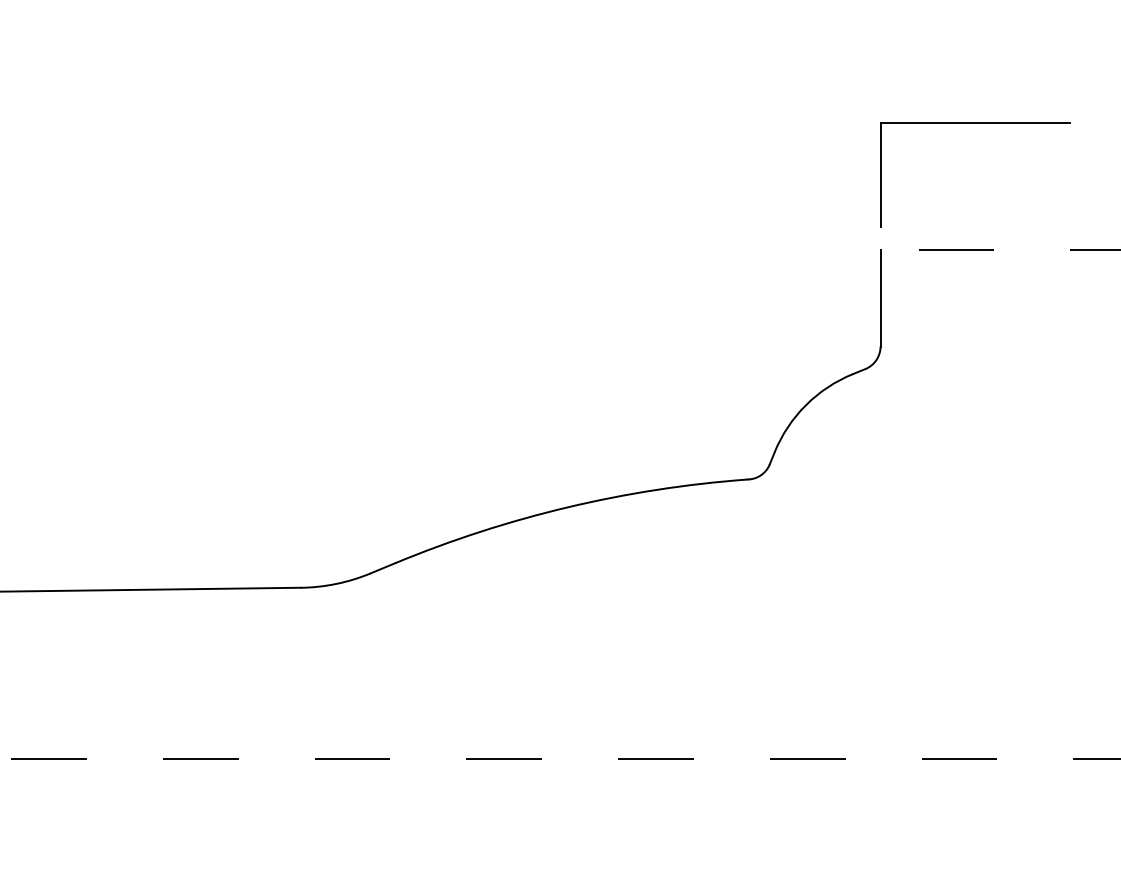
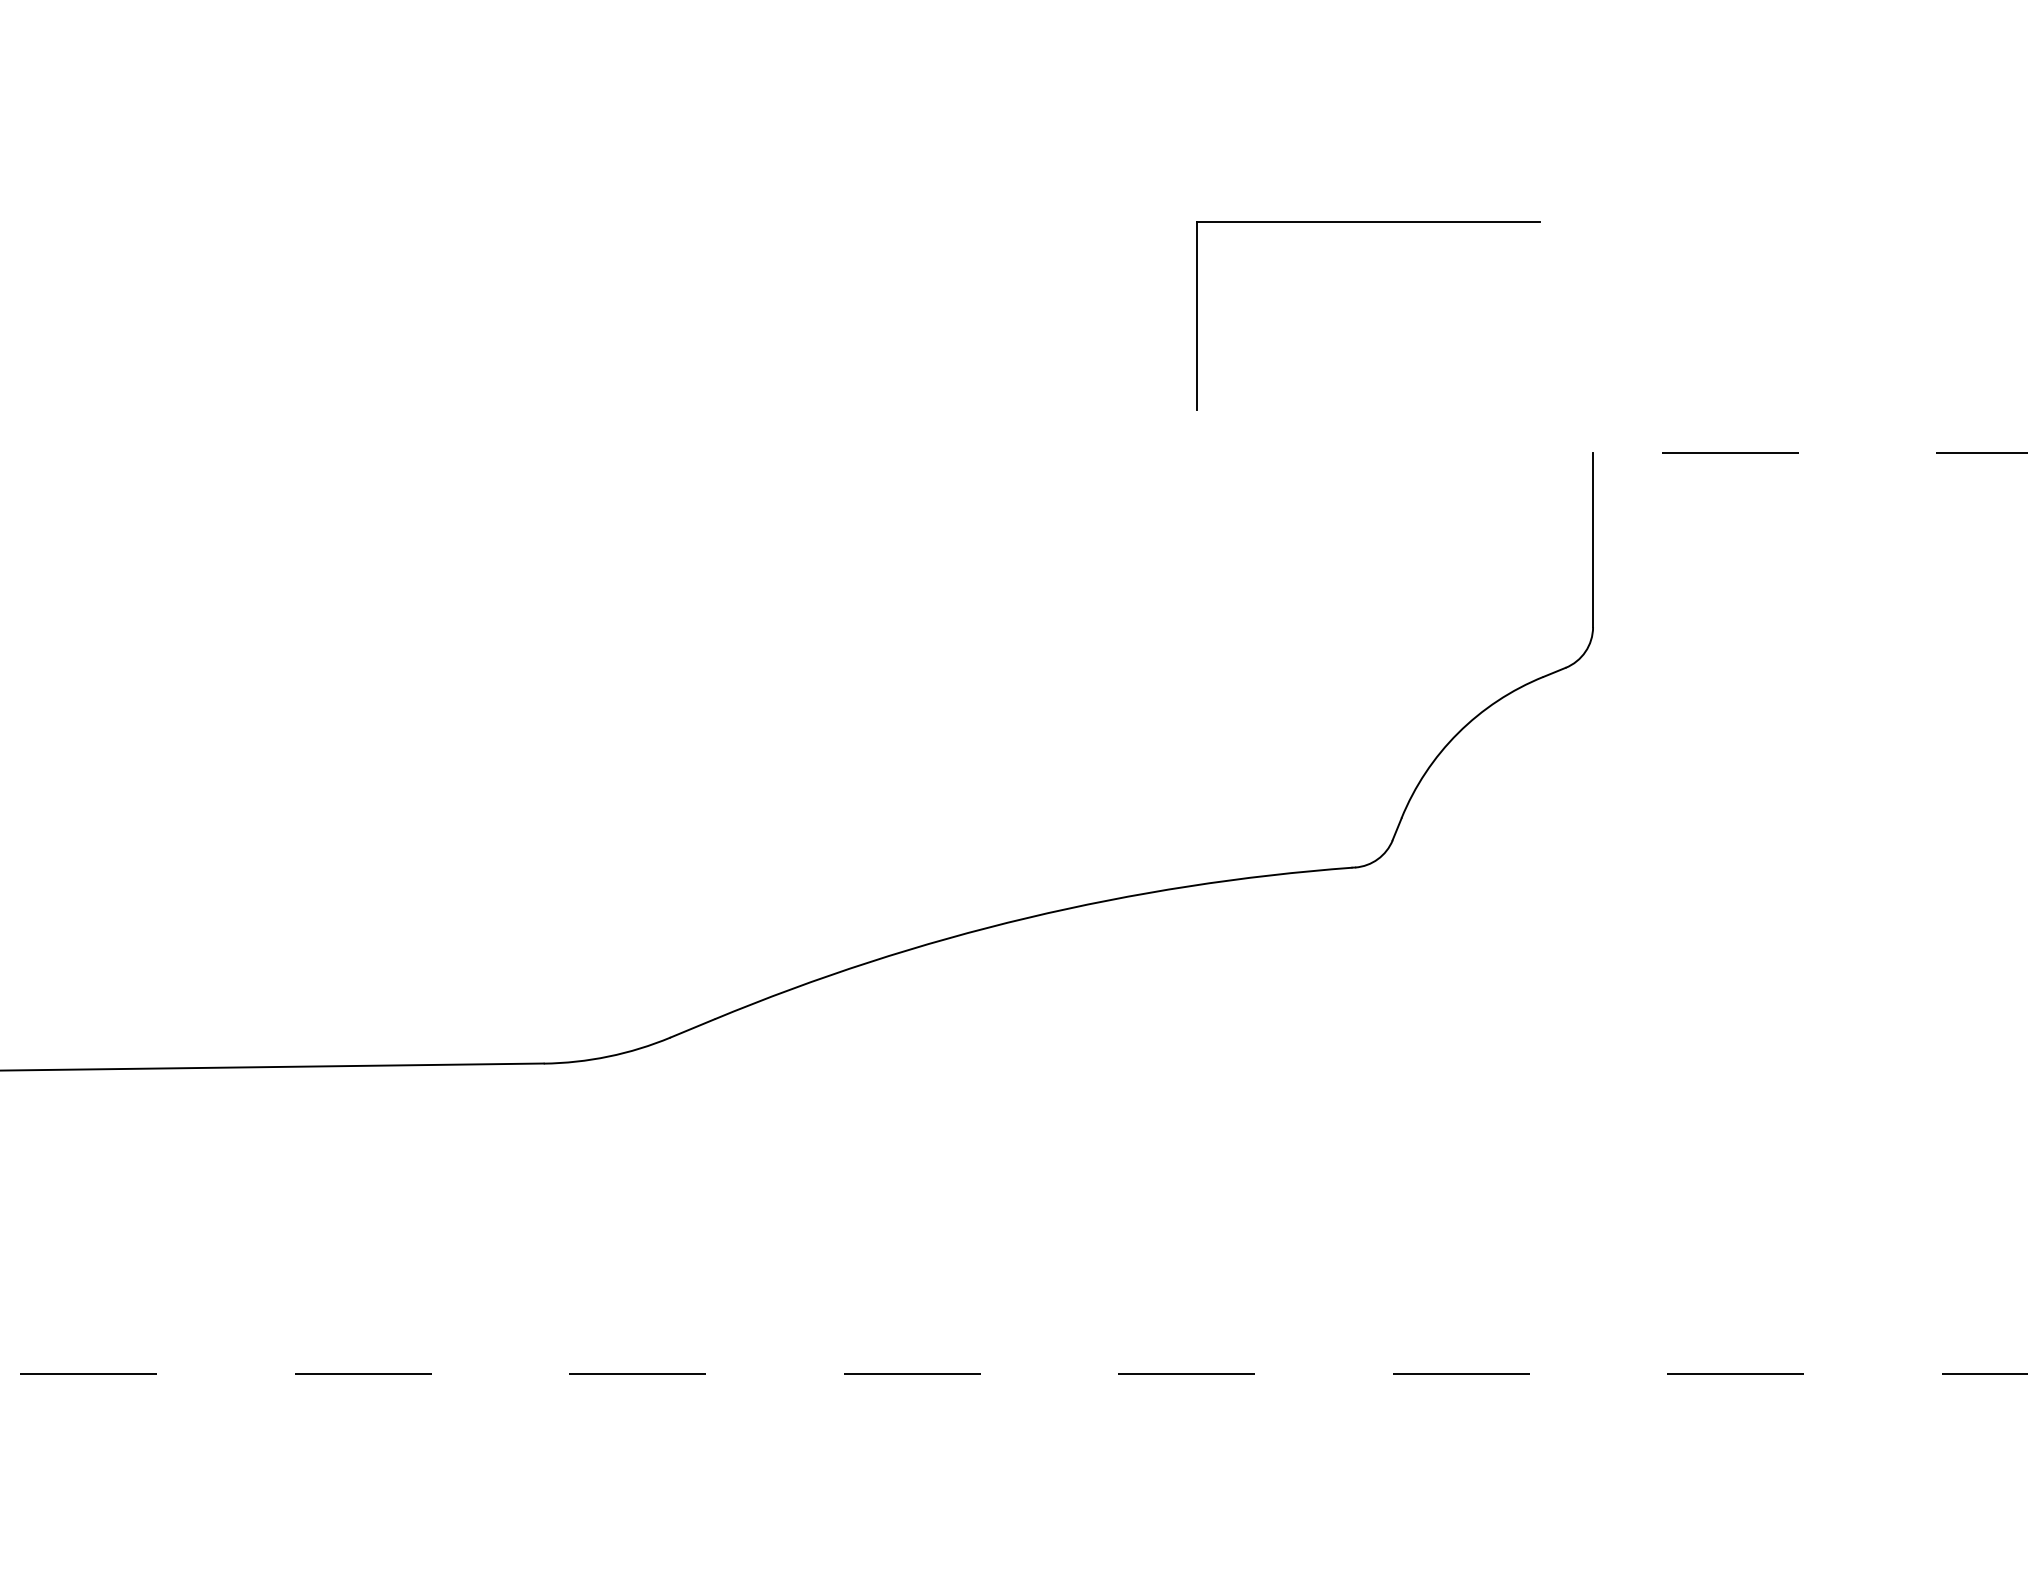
part: (975, 123) -> (1368, 223), moved

